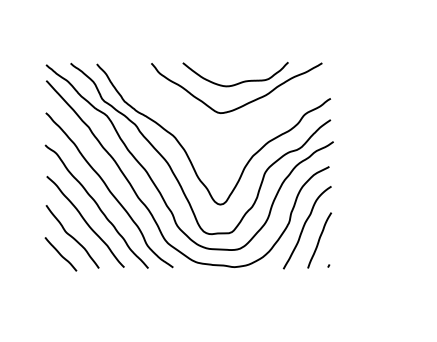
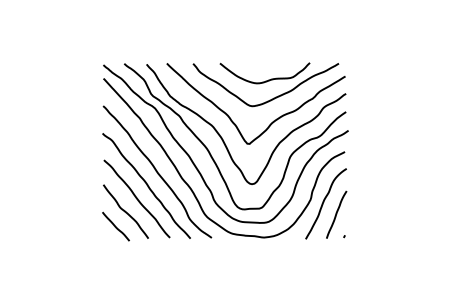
curve: (245, 129) -> (273, 120), added

